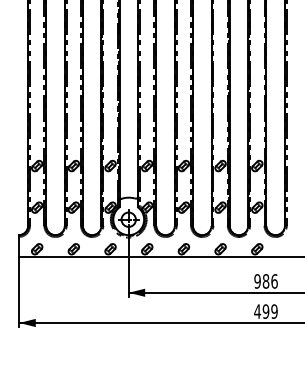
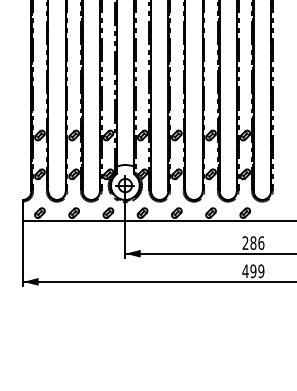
text: (257, 280) -> (245, 242), 986 -> 286

